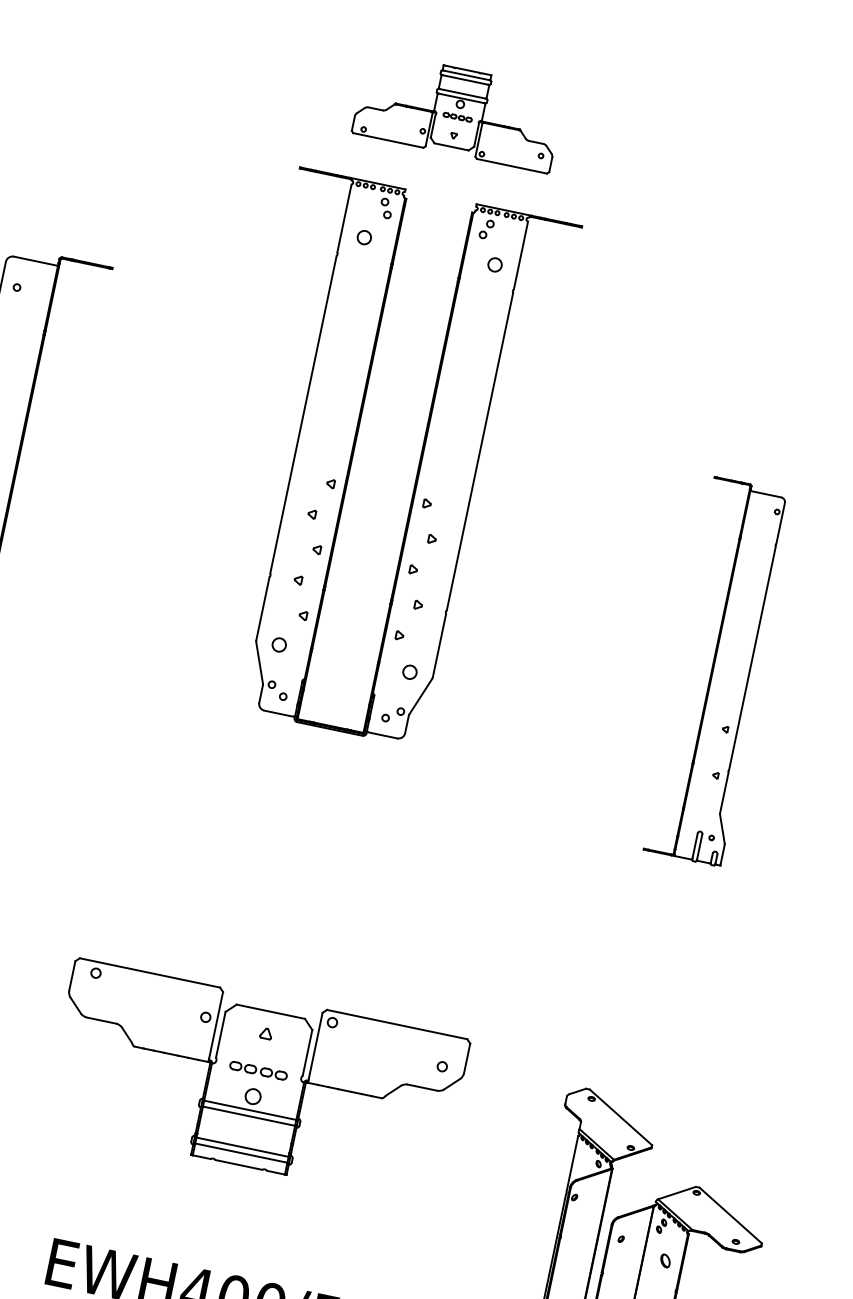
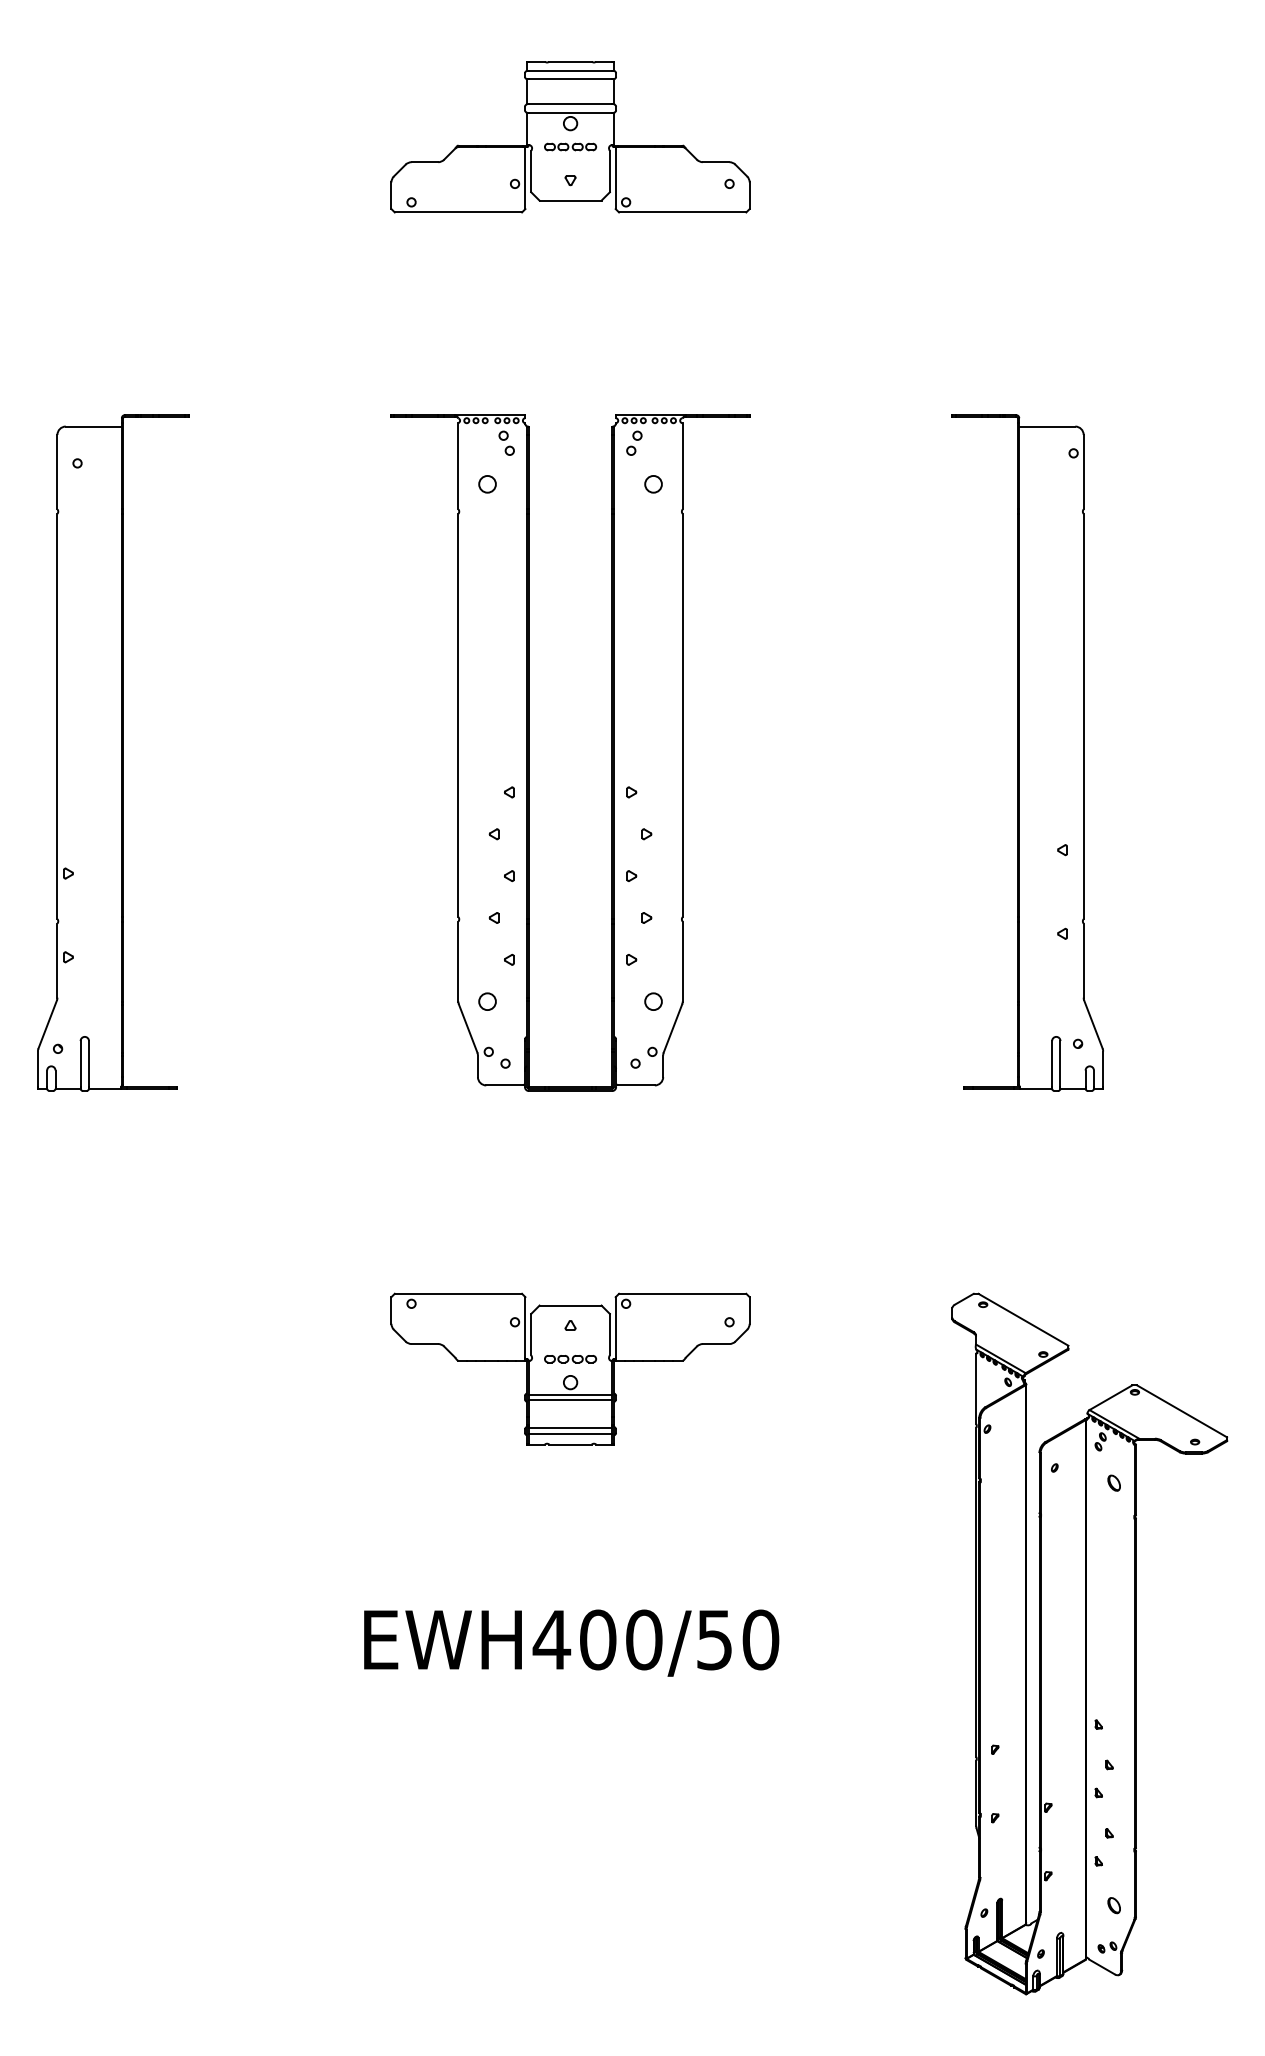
part: (458, 112) -> (570, 137), size x1.43
part: (353, 455) -> (529, 752), moved
part: (717, 671) -> (1027, 752), size x1.43
part: (256, 1081) -> (570, 1368), size x0.71

